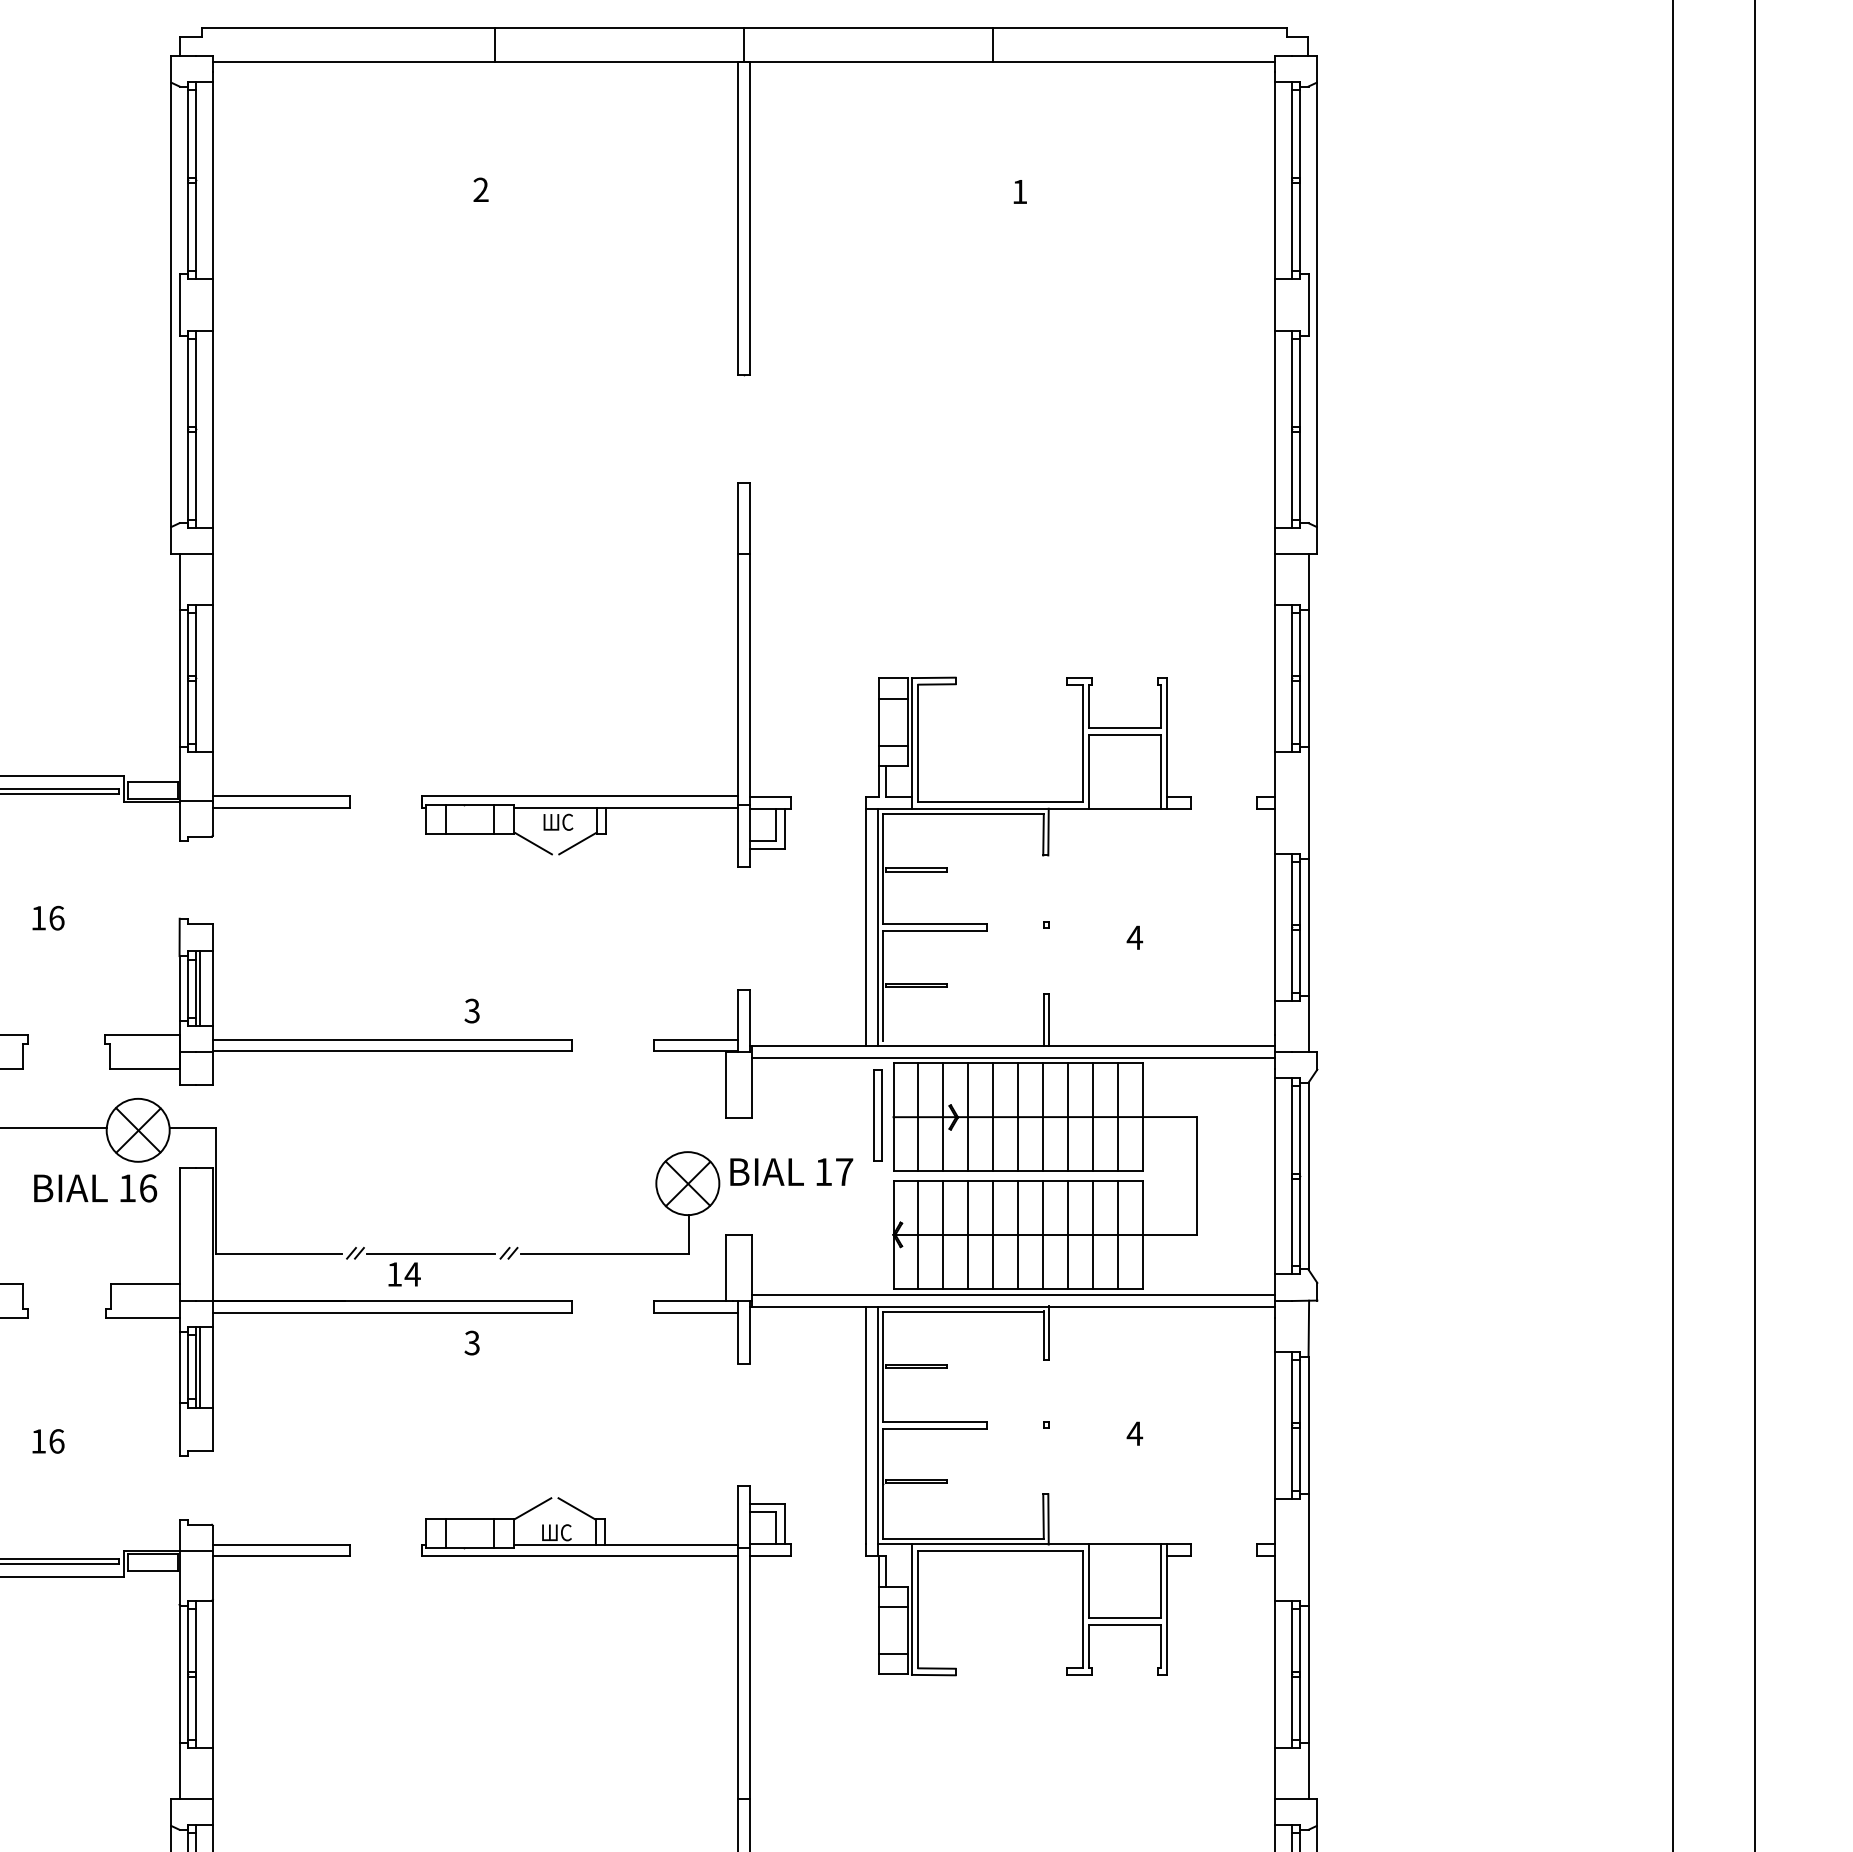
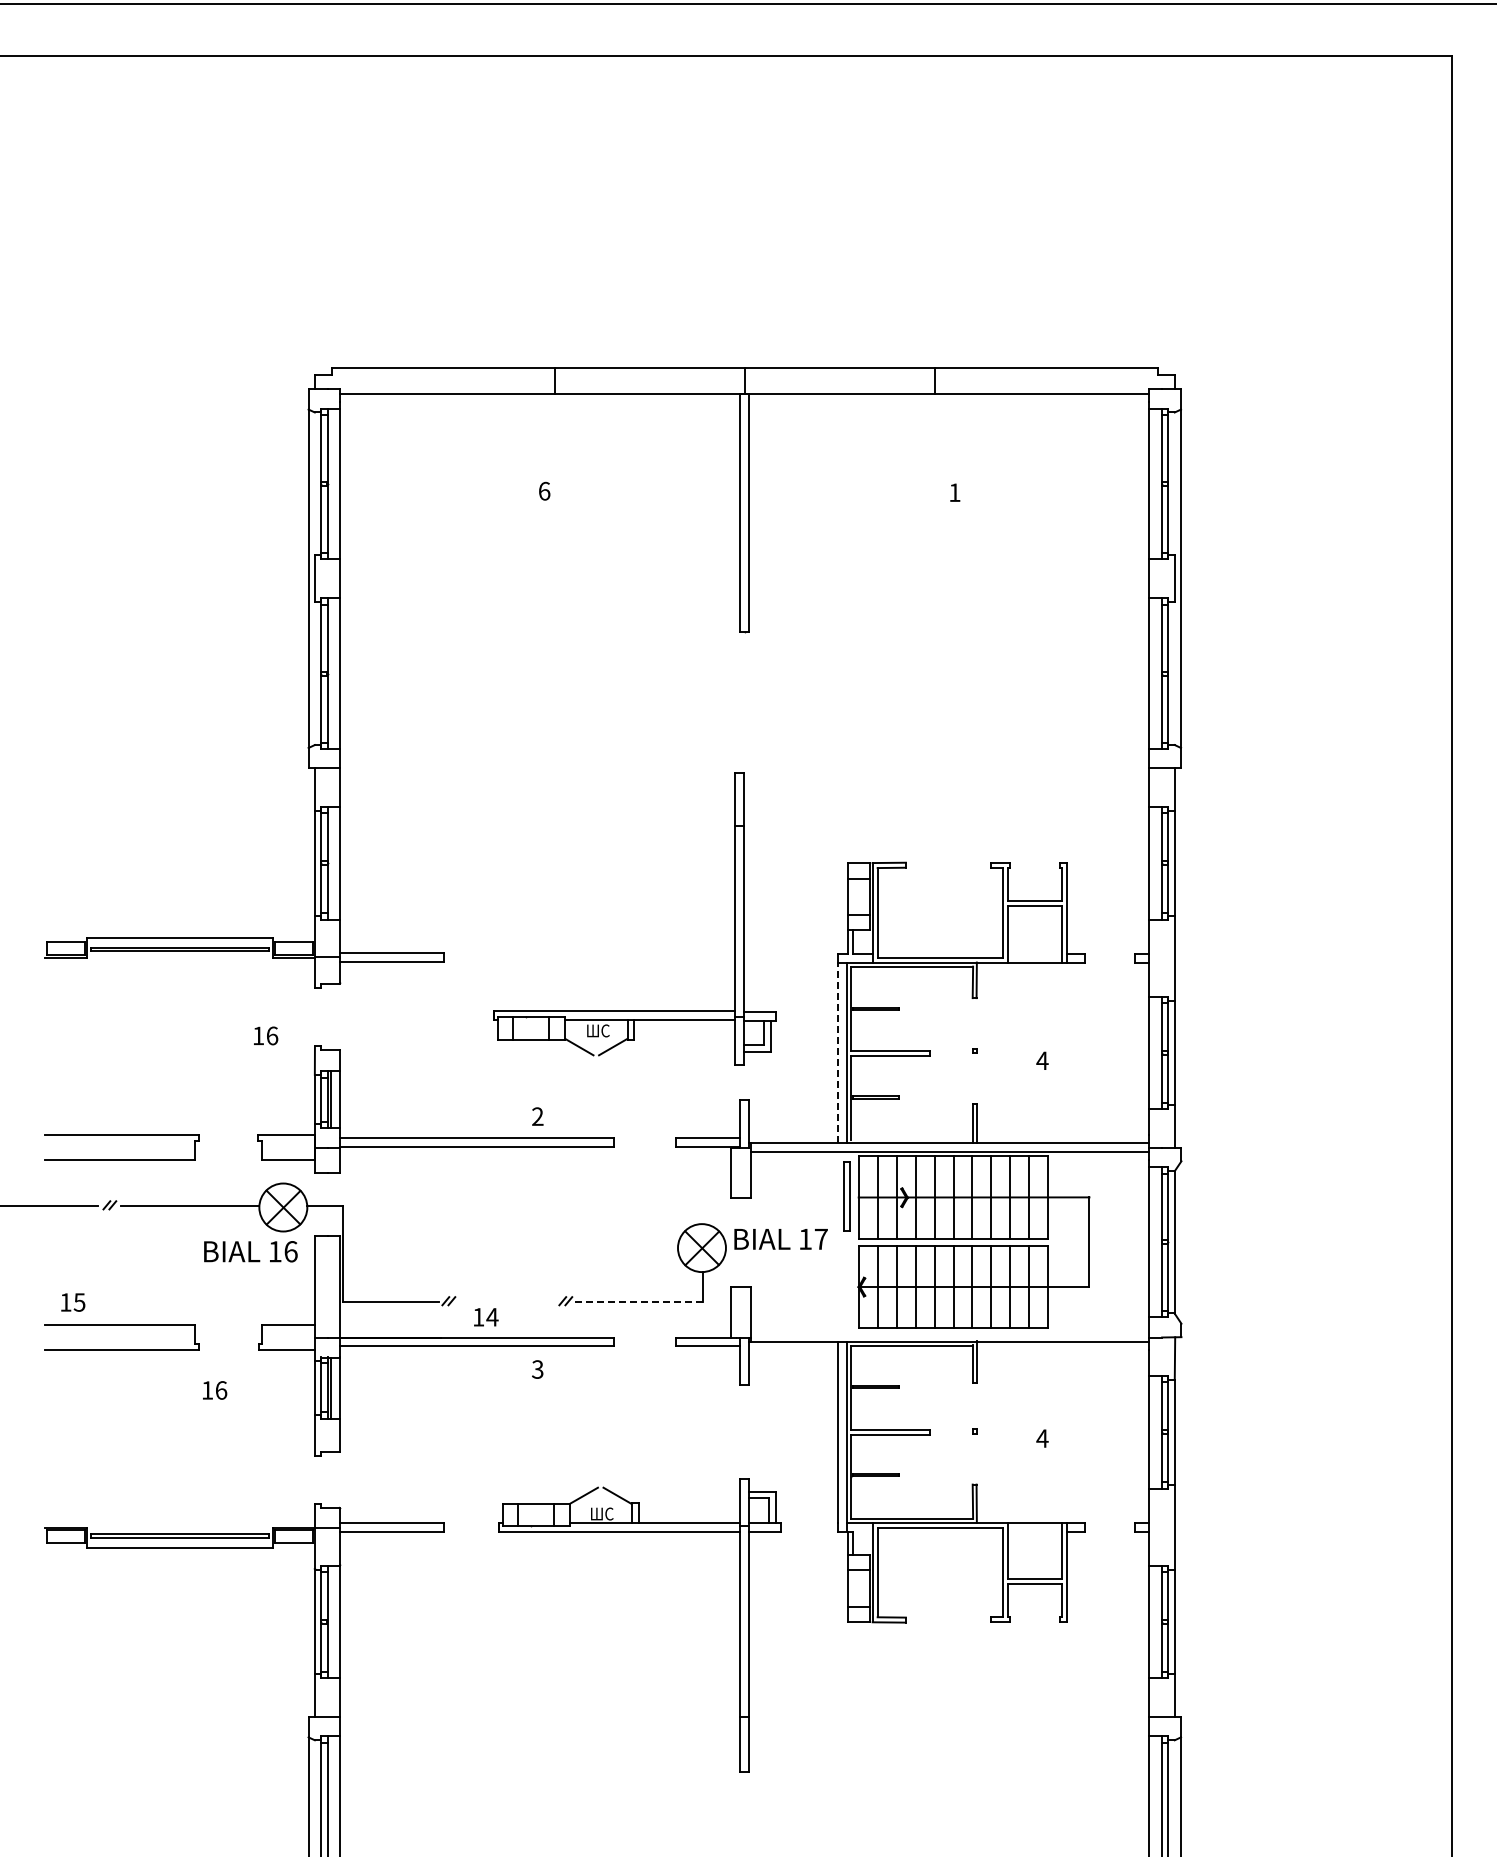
text: (481, 188) -> (544, 490), 2 -> 6
part: (605, 795) -> (634, 1010), moved
text: (49, 917) -> (266, 1035), moved
line: (865, 926) -> (837, 1052), solid -> dashed
text: (471, 1012) -> (537, 1117), 3 -> 2
line: (431, 1253) -> (506, 1301), removed
line: (604, 1253) -> (638, 1301), solid -> dashed
line: (1014, 1295) -> (950, 1333), removed
text: (49, 1441) -> (215, 1390), moved

